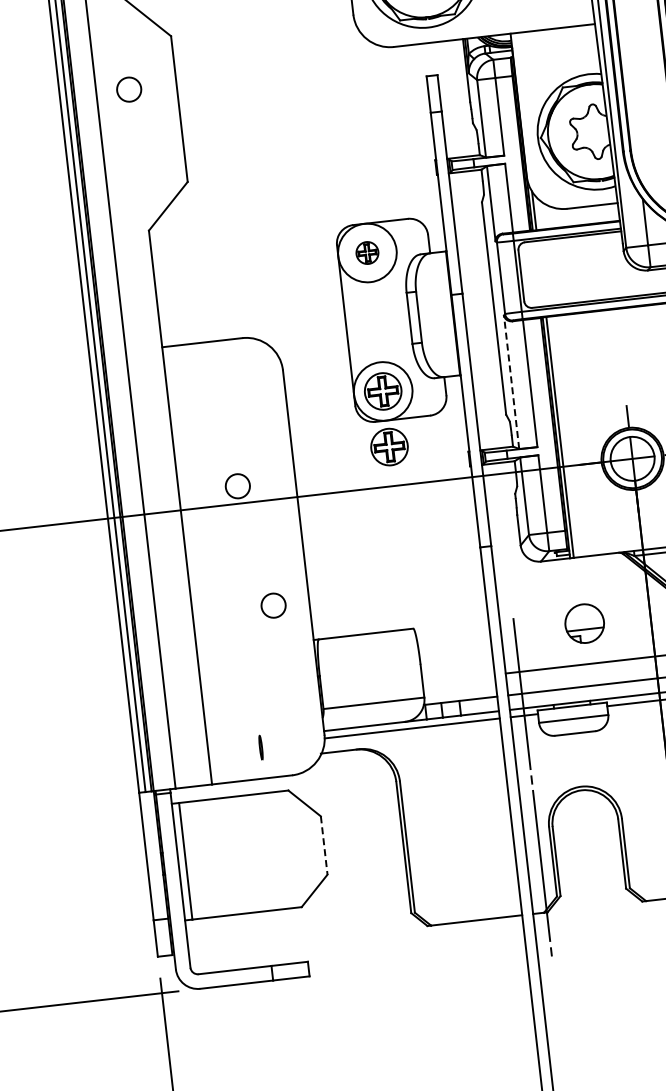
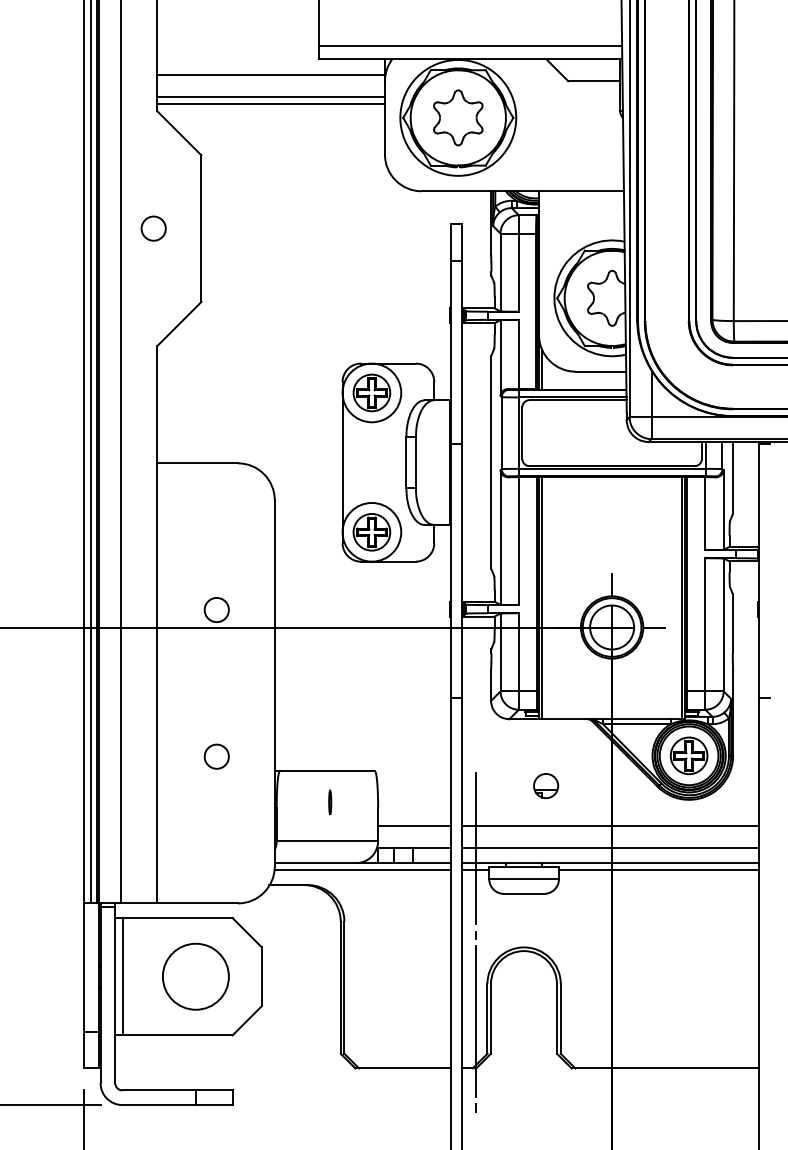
circle: (128, 89) -> (153, 228), moved
part: (366, 252) -> (371, 392), size x1.67
line: (511, 382) -> (500, 537), dashed -> solid
part: (389, 447) -> (371, 588), removed
circle: (273, 605) -> (216, 756), moved
part: (585, 624) -> (546, 786), size x0.62
line: (458, 678) -> (414, 826), added
line: (261, 747) -> (330, 802), moved
line: (323, 846) -> (261, 977), dashed -> solid
circle: (258, 852) -> (195, 976), added

